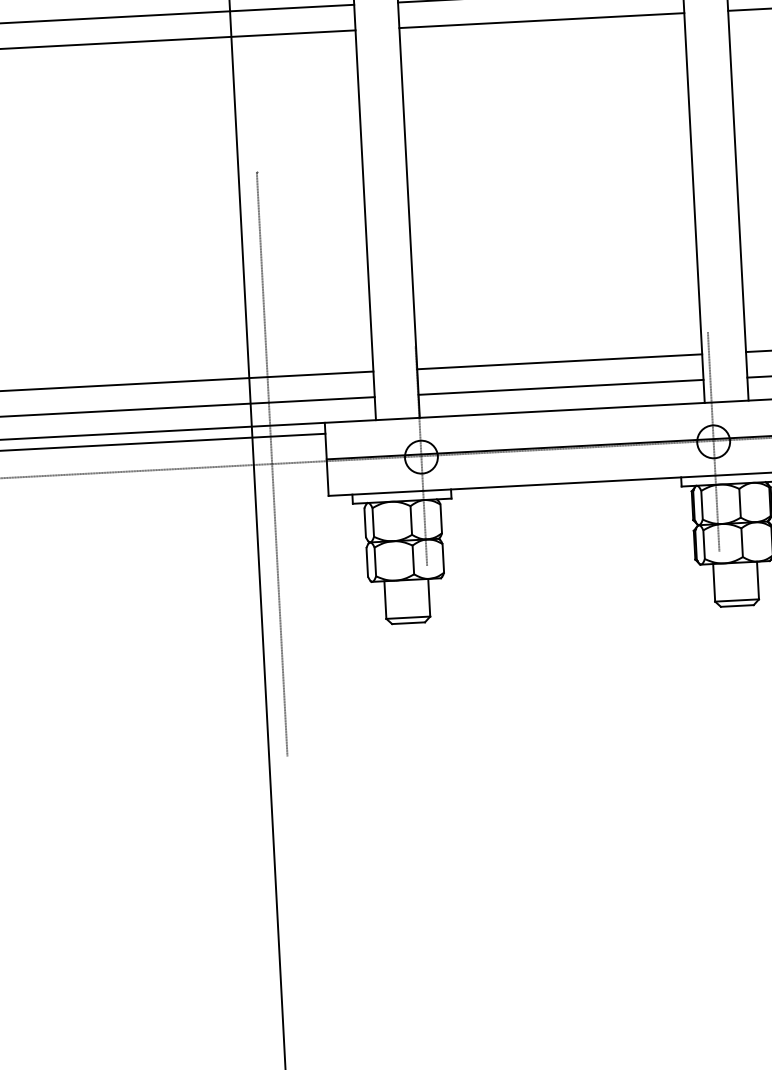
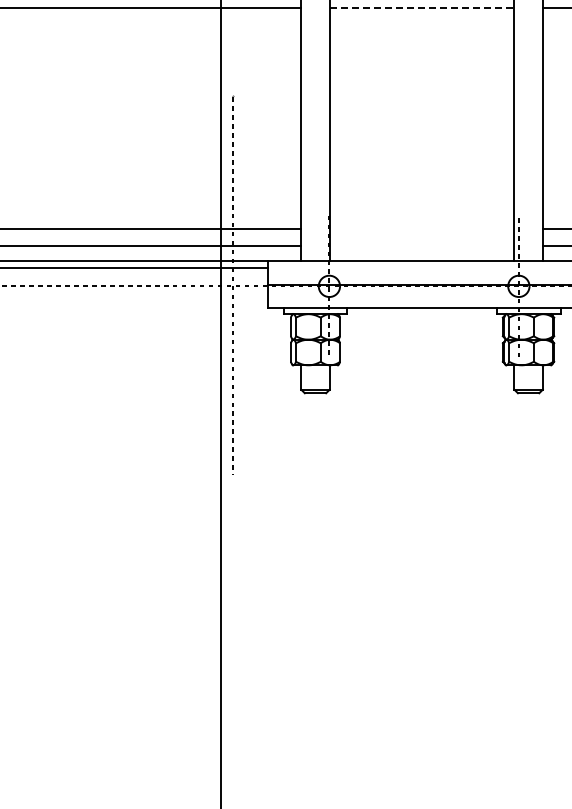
line: (542, 21) -> (422, 8), solid -> dashed
line: (558, 362) -> (421, 229), removed
line: (560, 386) -> (421, 245), removed

